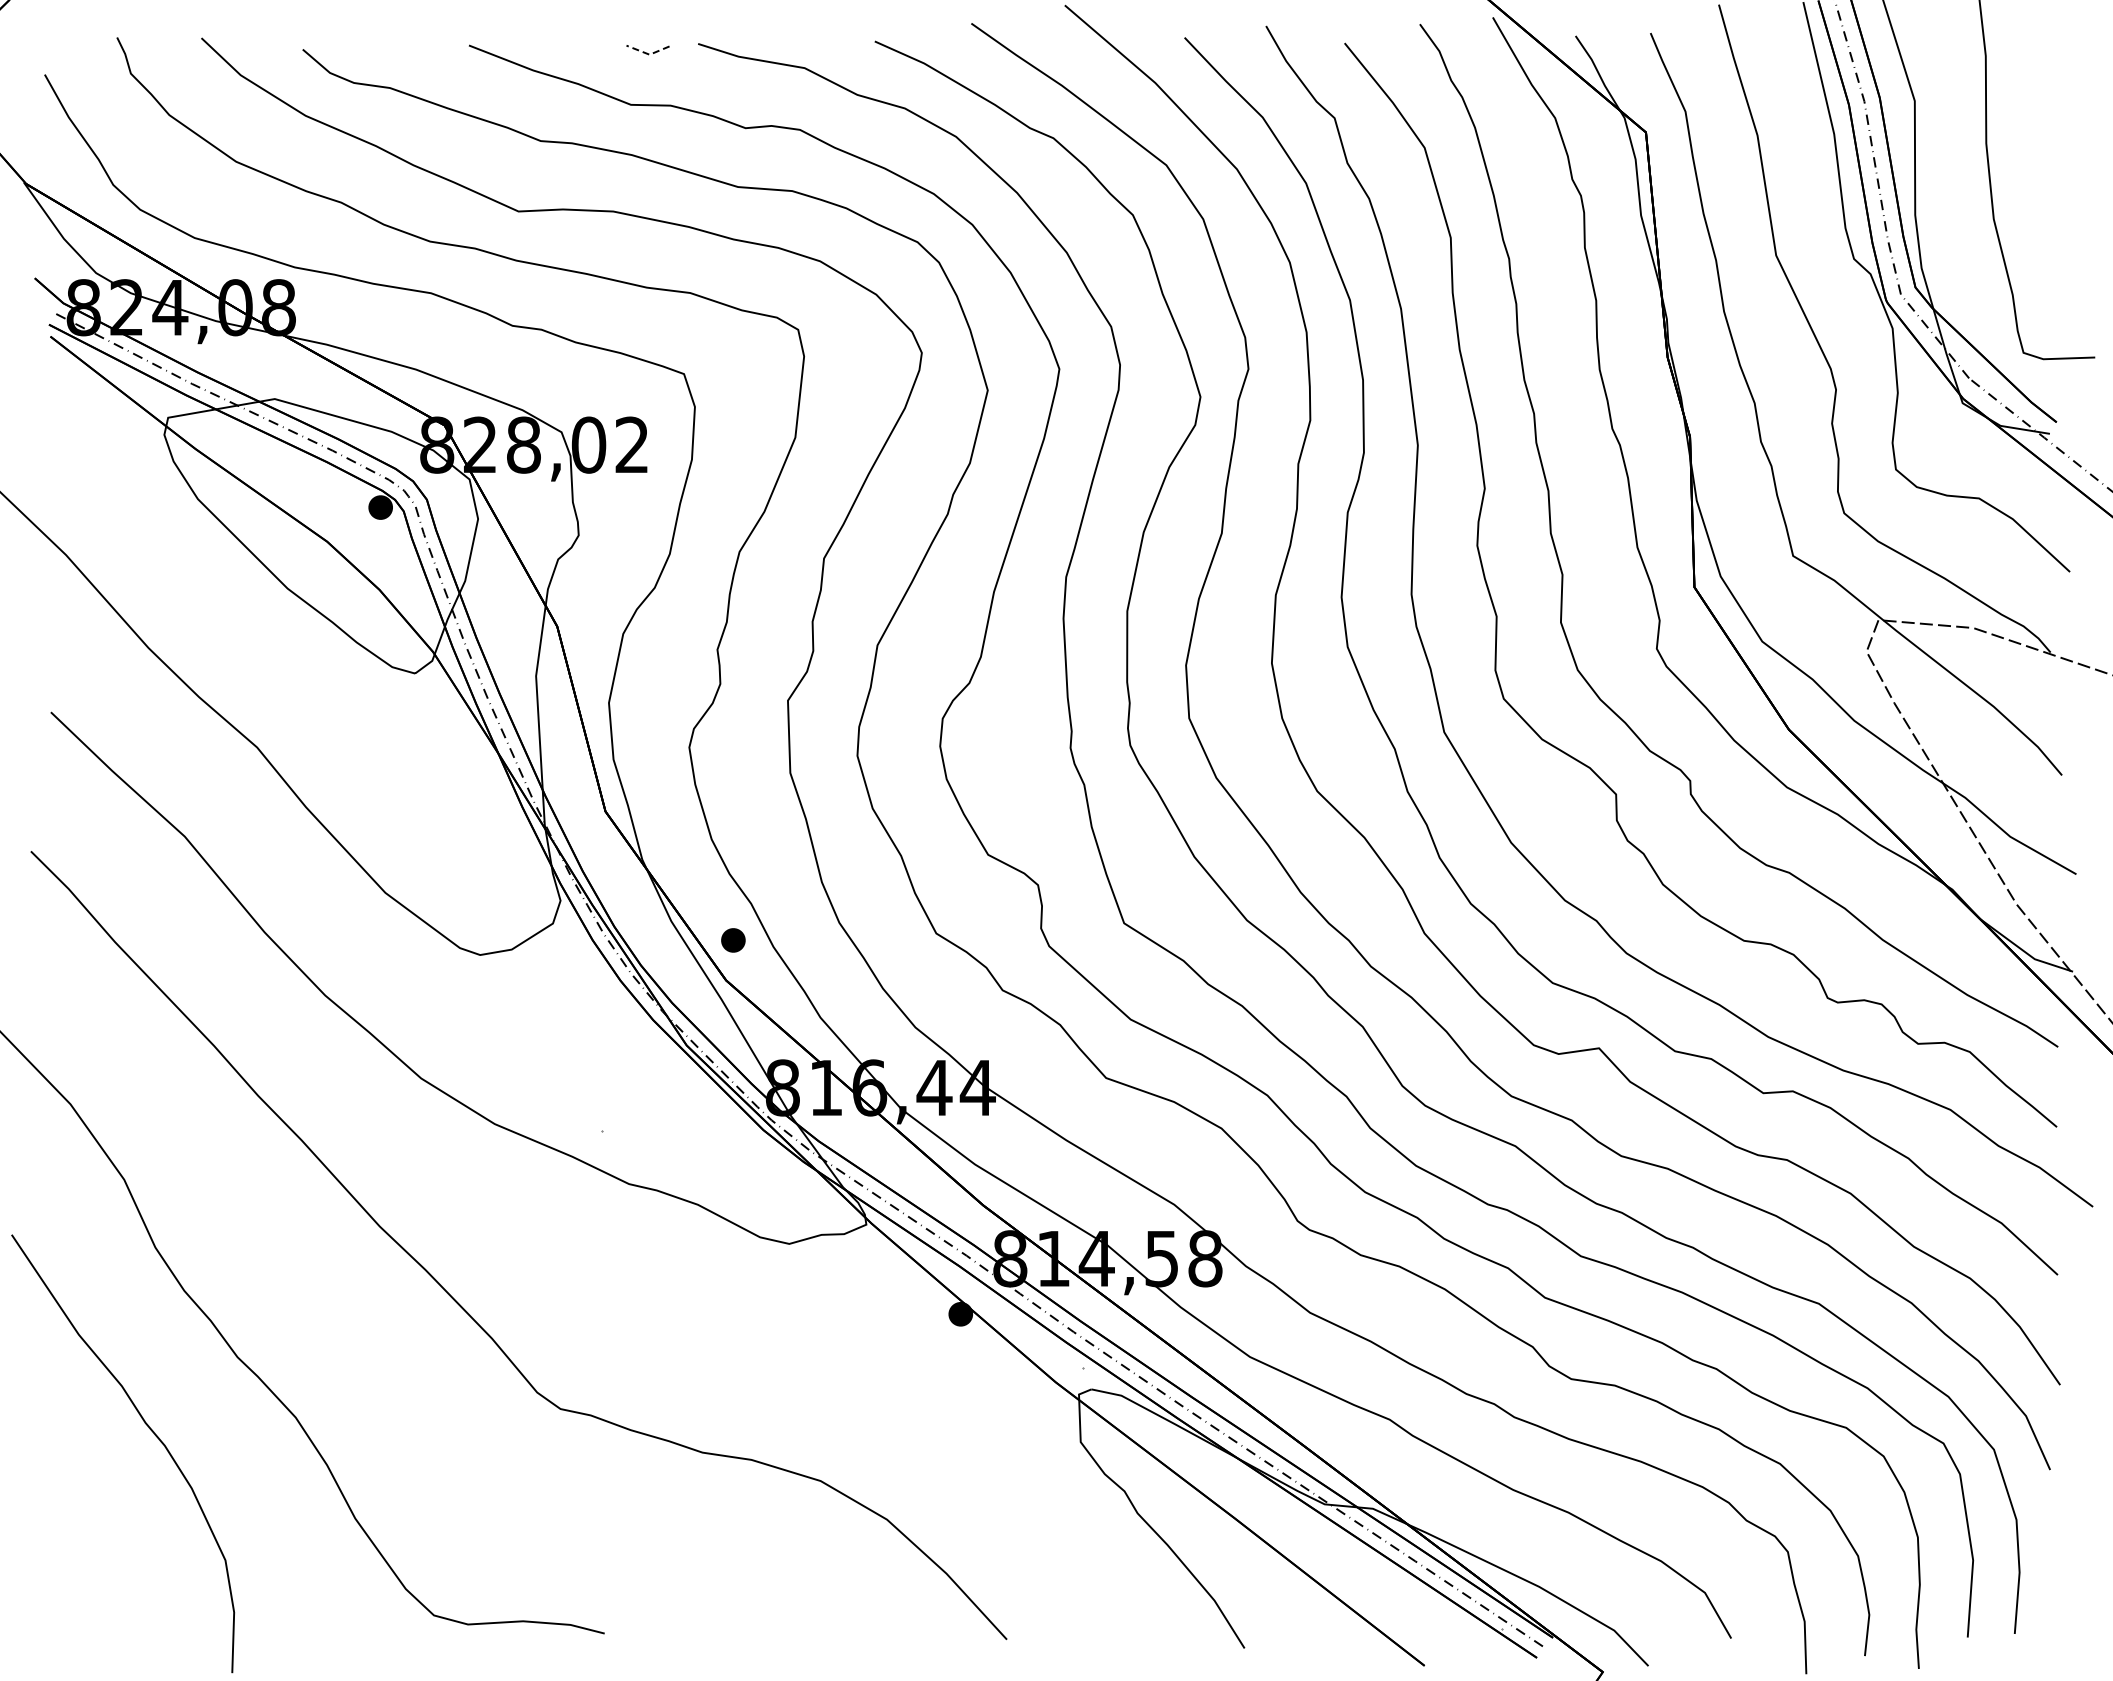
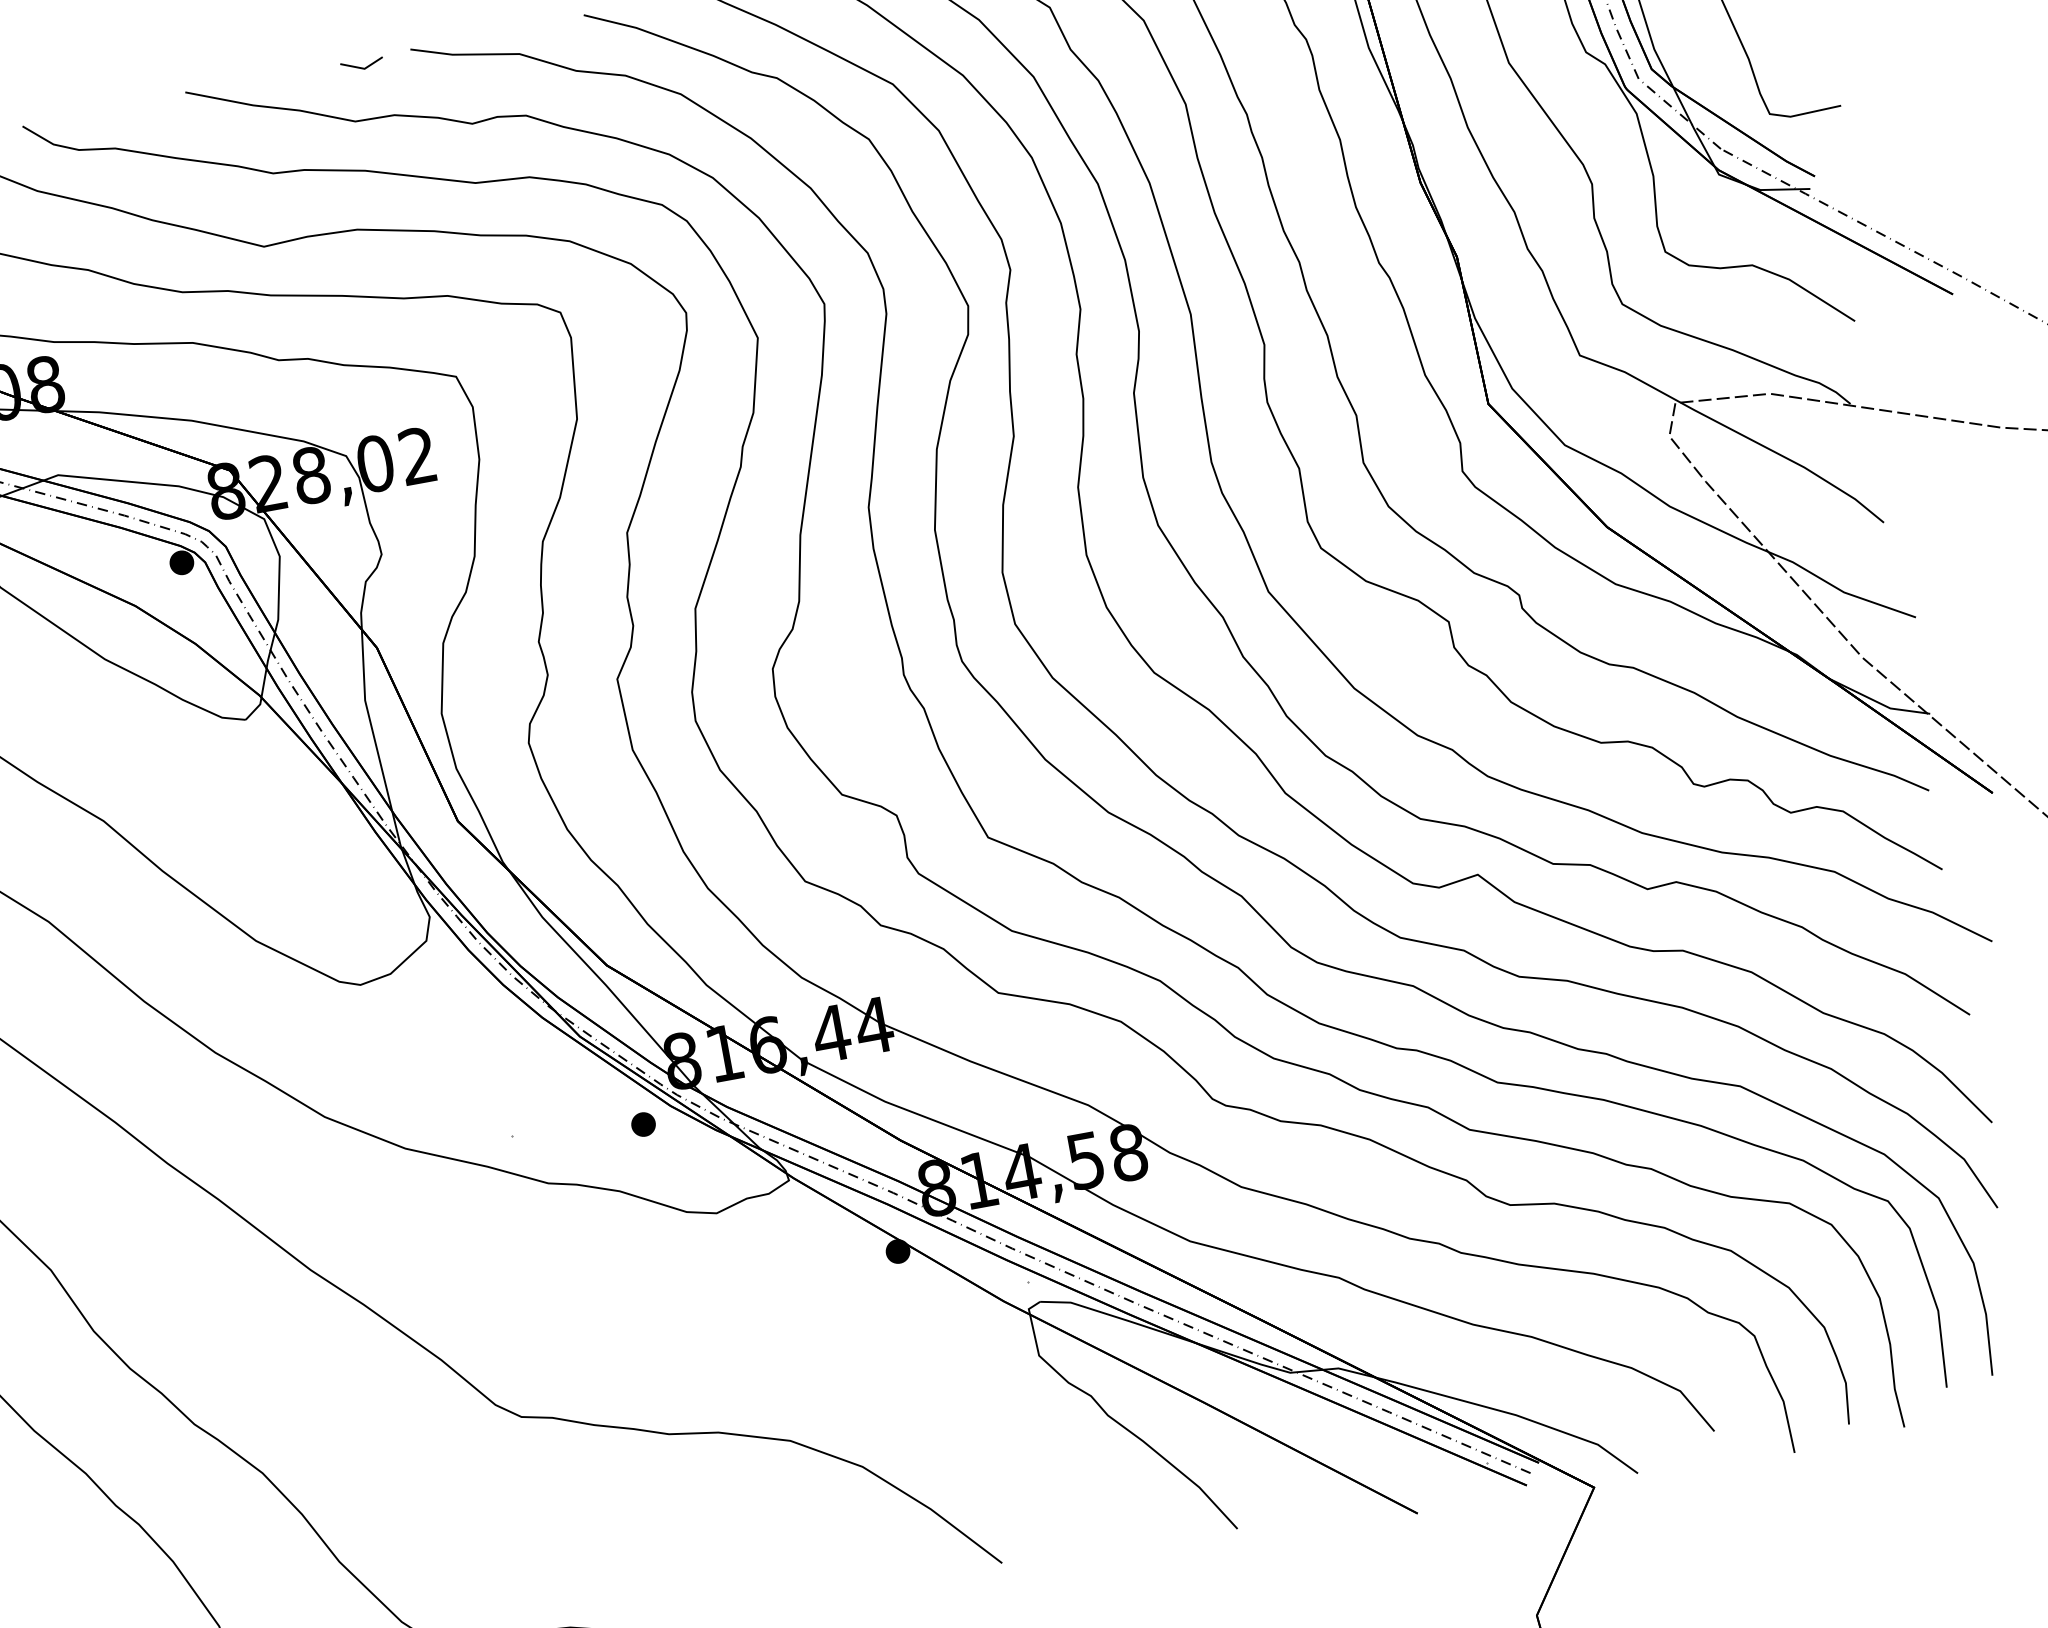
line: (648, 54) -> (363, 68), dashed -> solid
part: (733, 940) -> (643, 1124), moved

